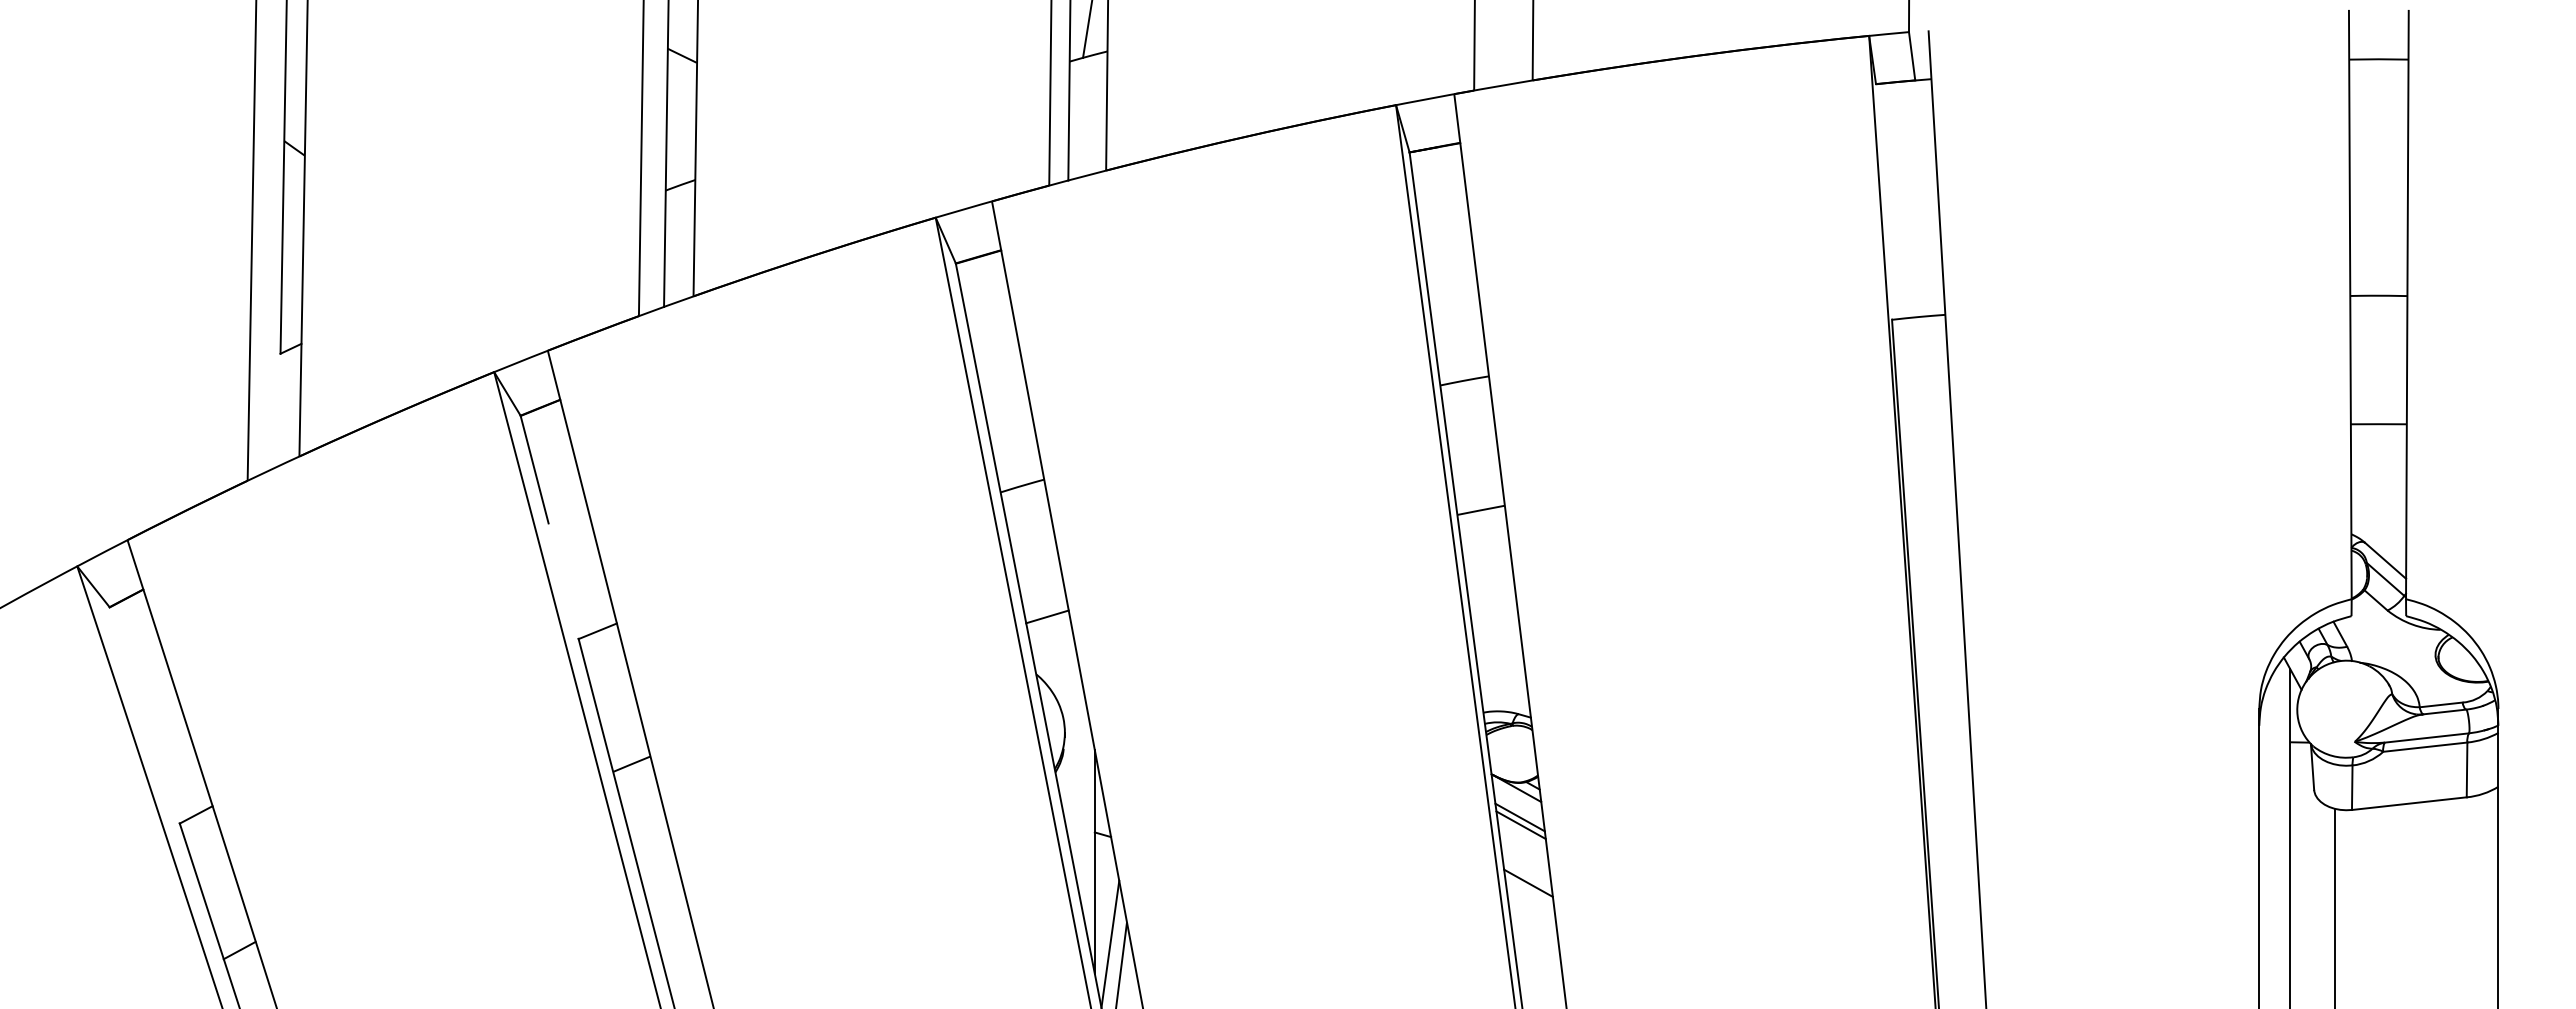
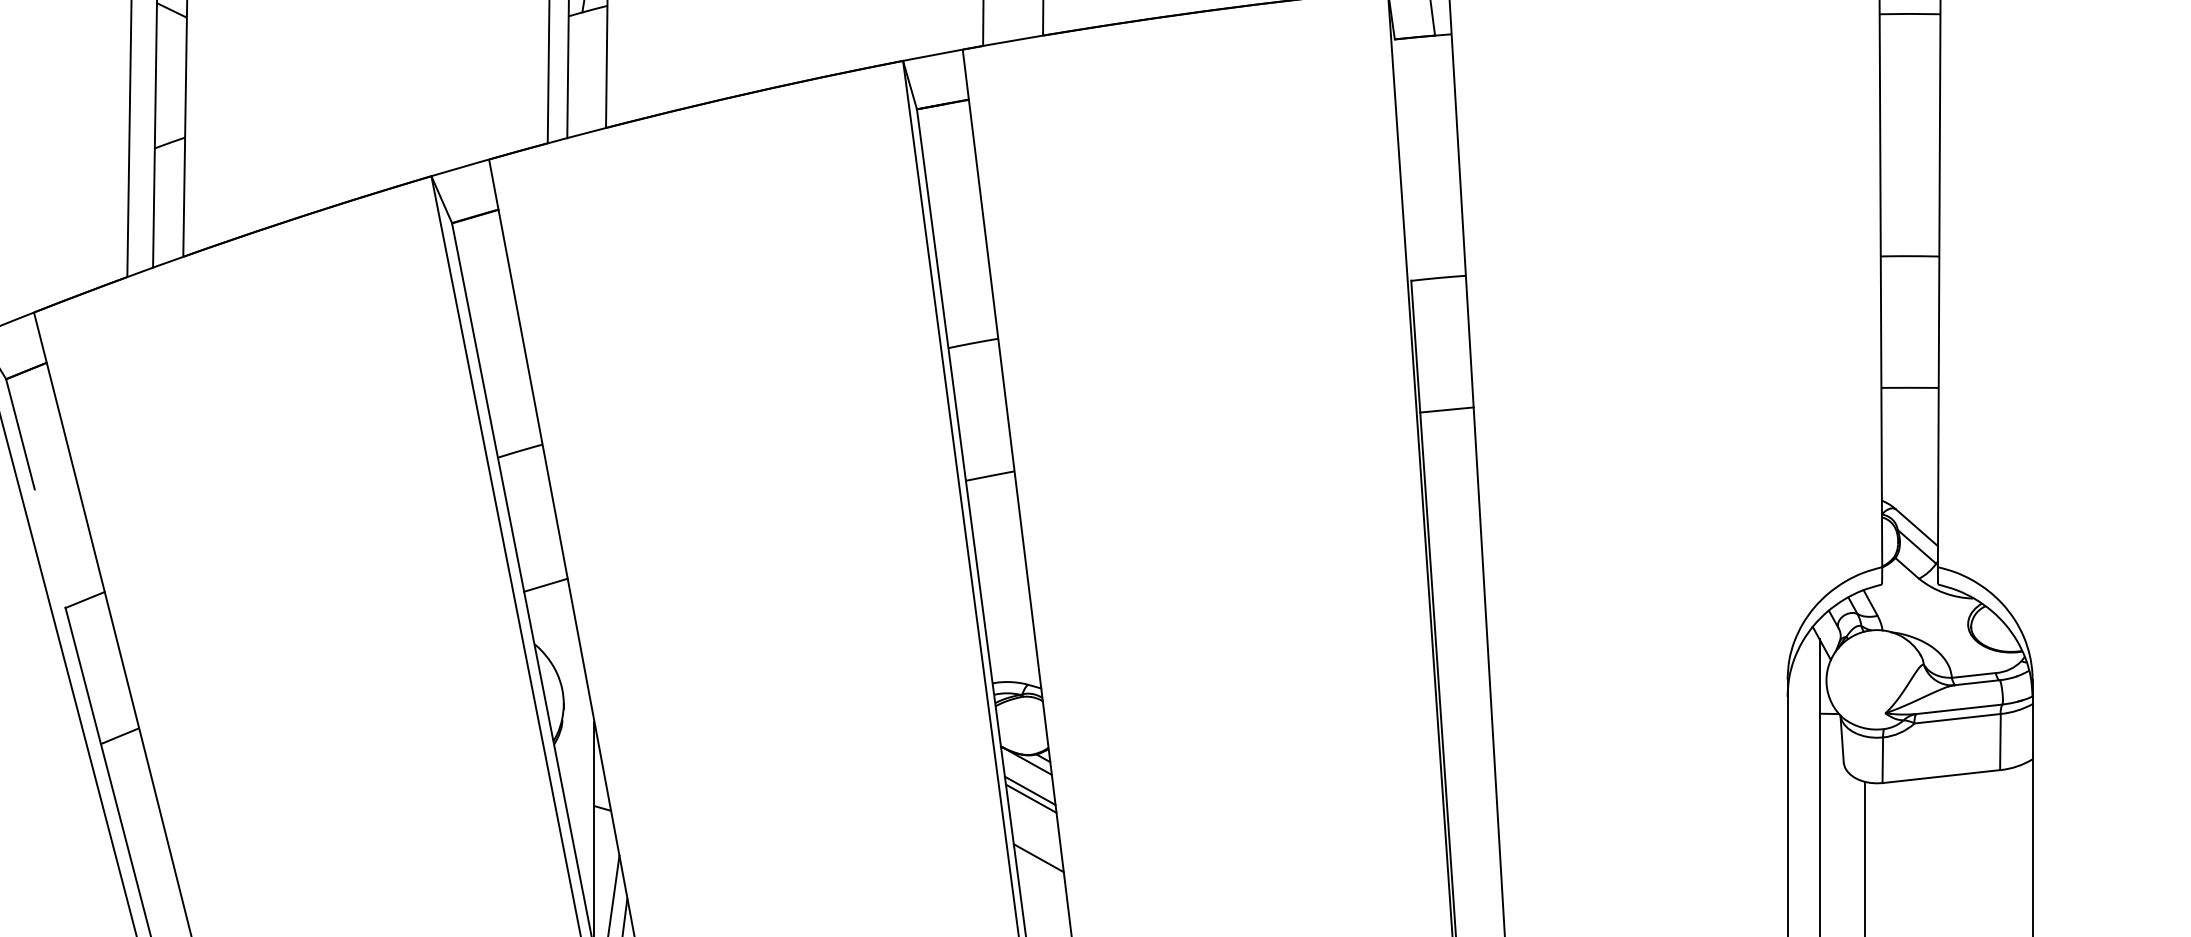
line: (1926, 445) -> (1446, 409), added

